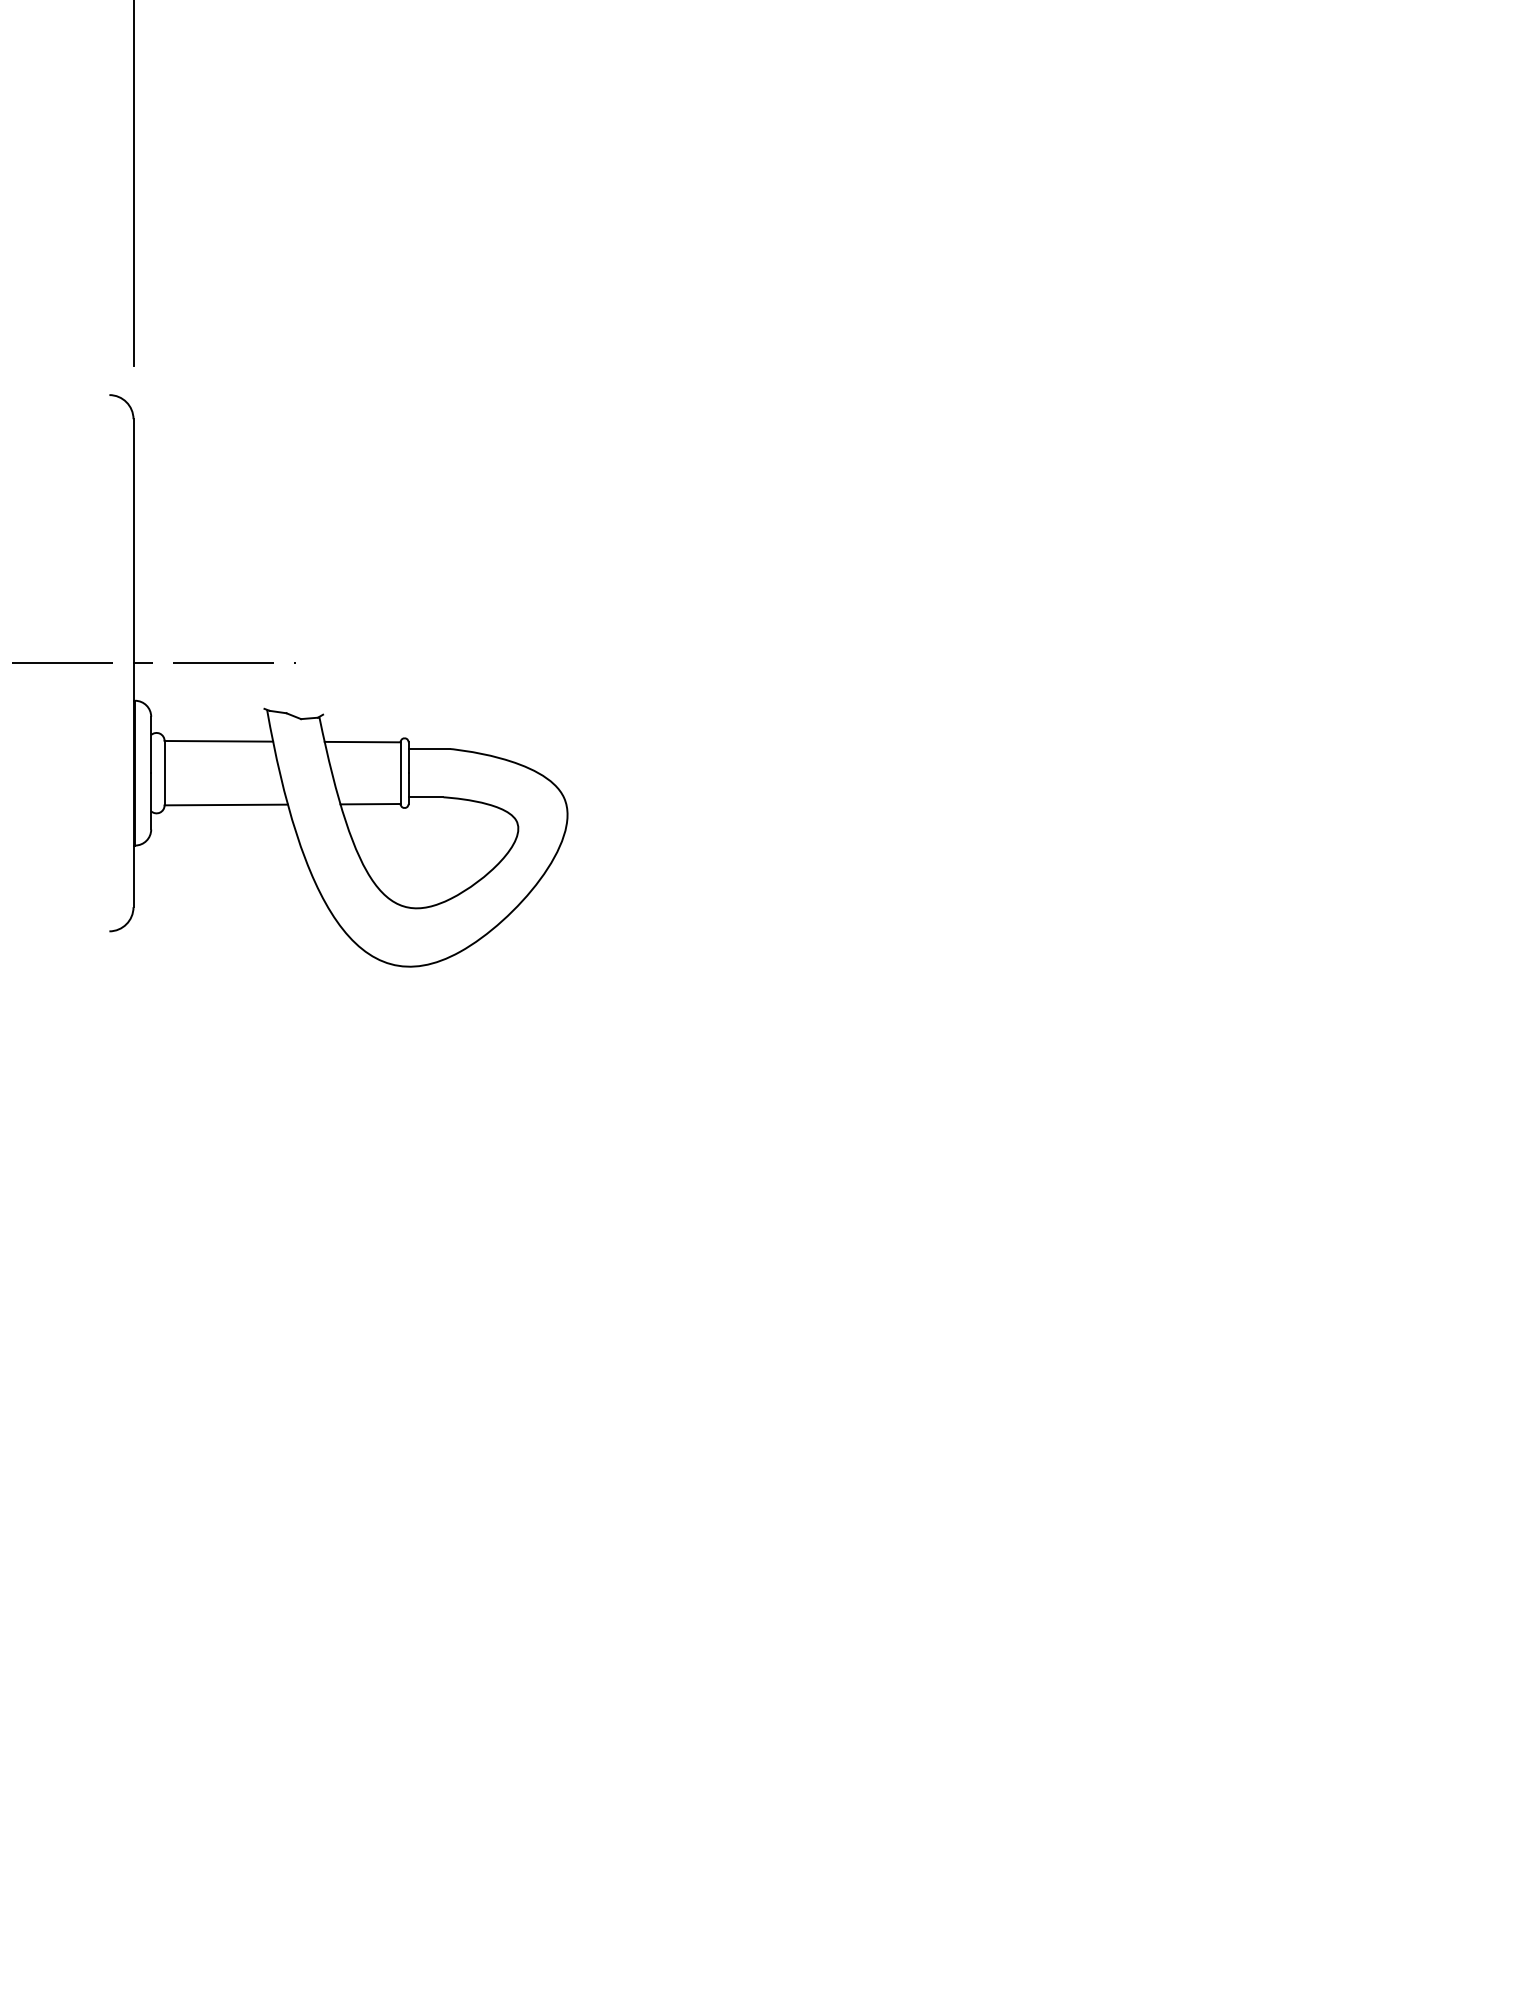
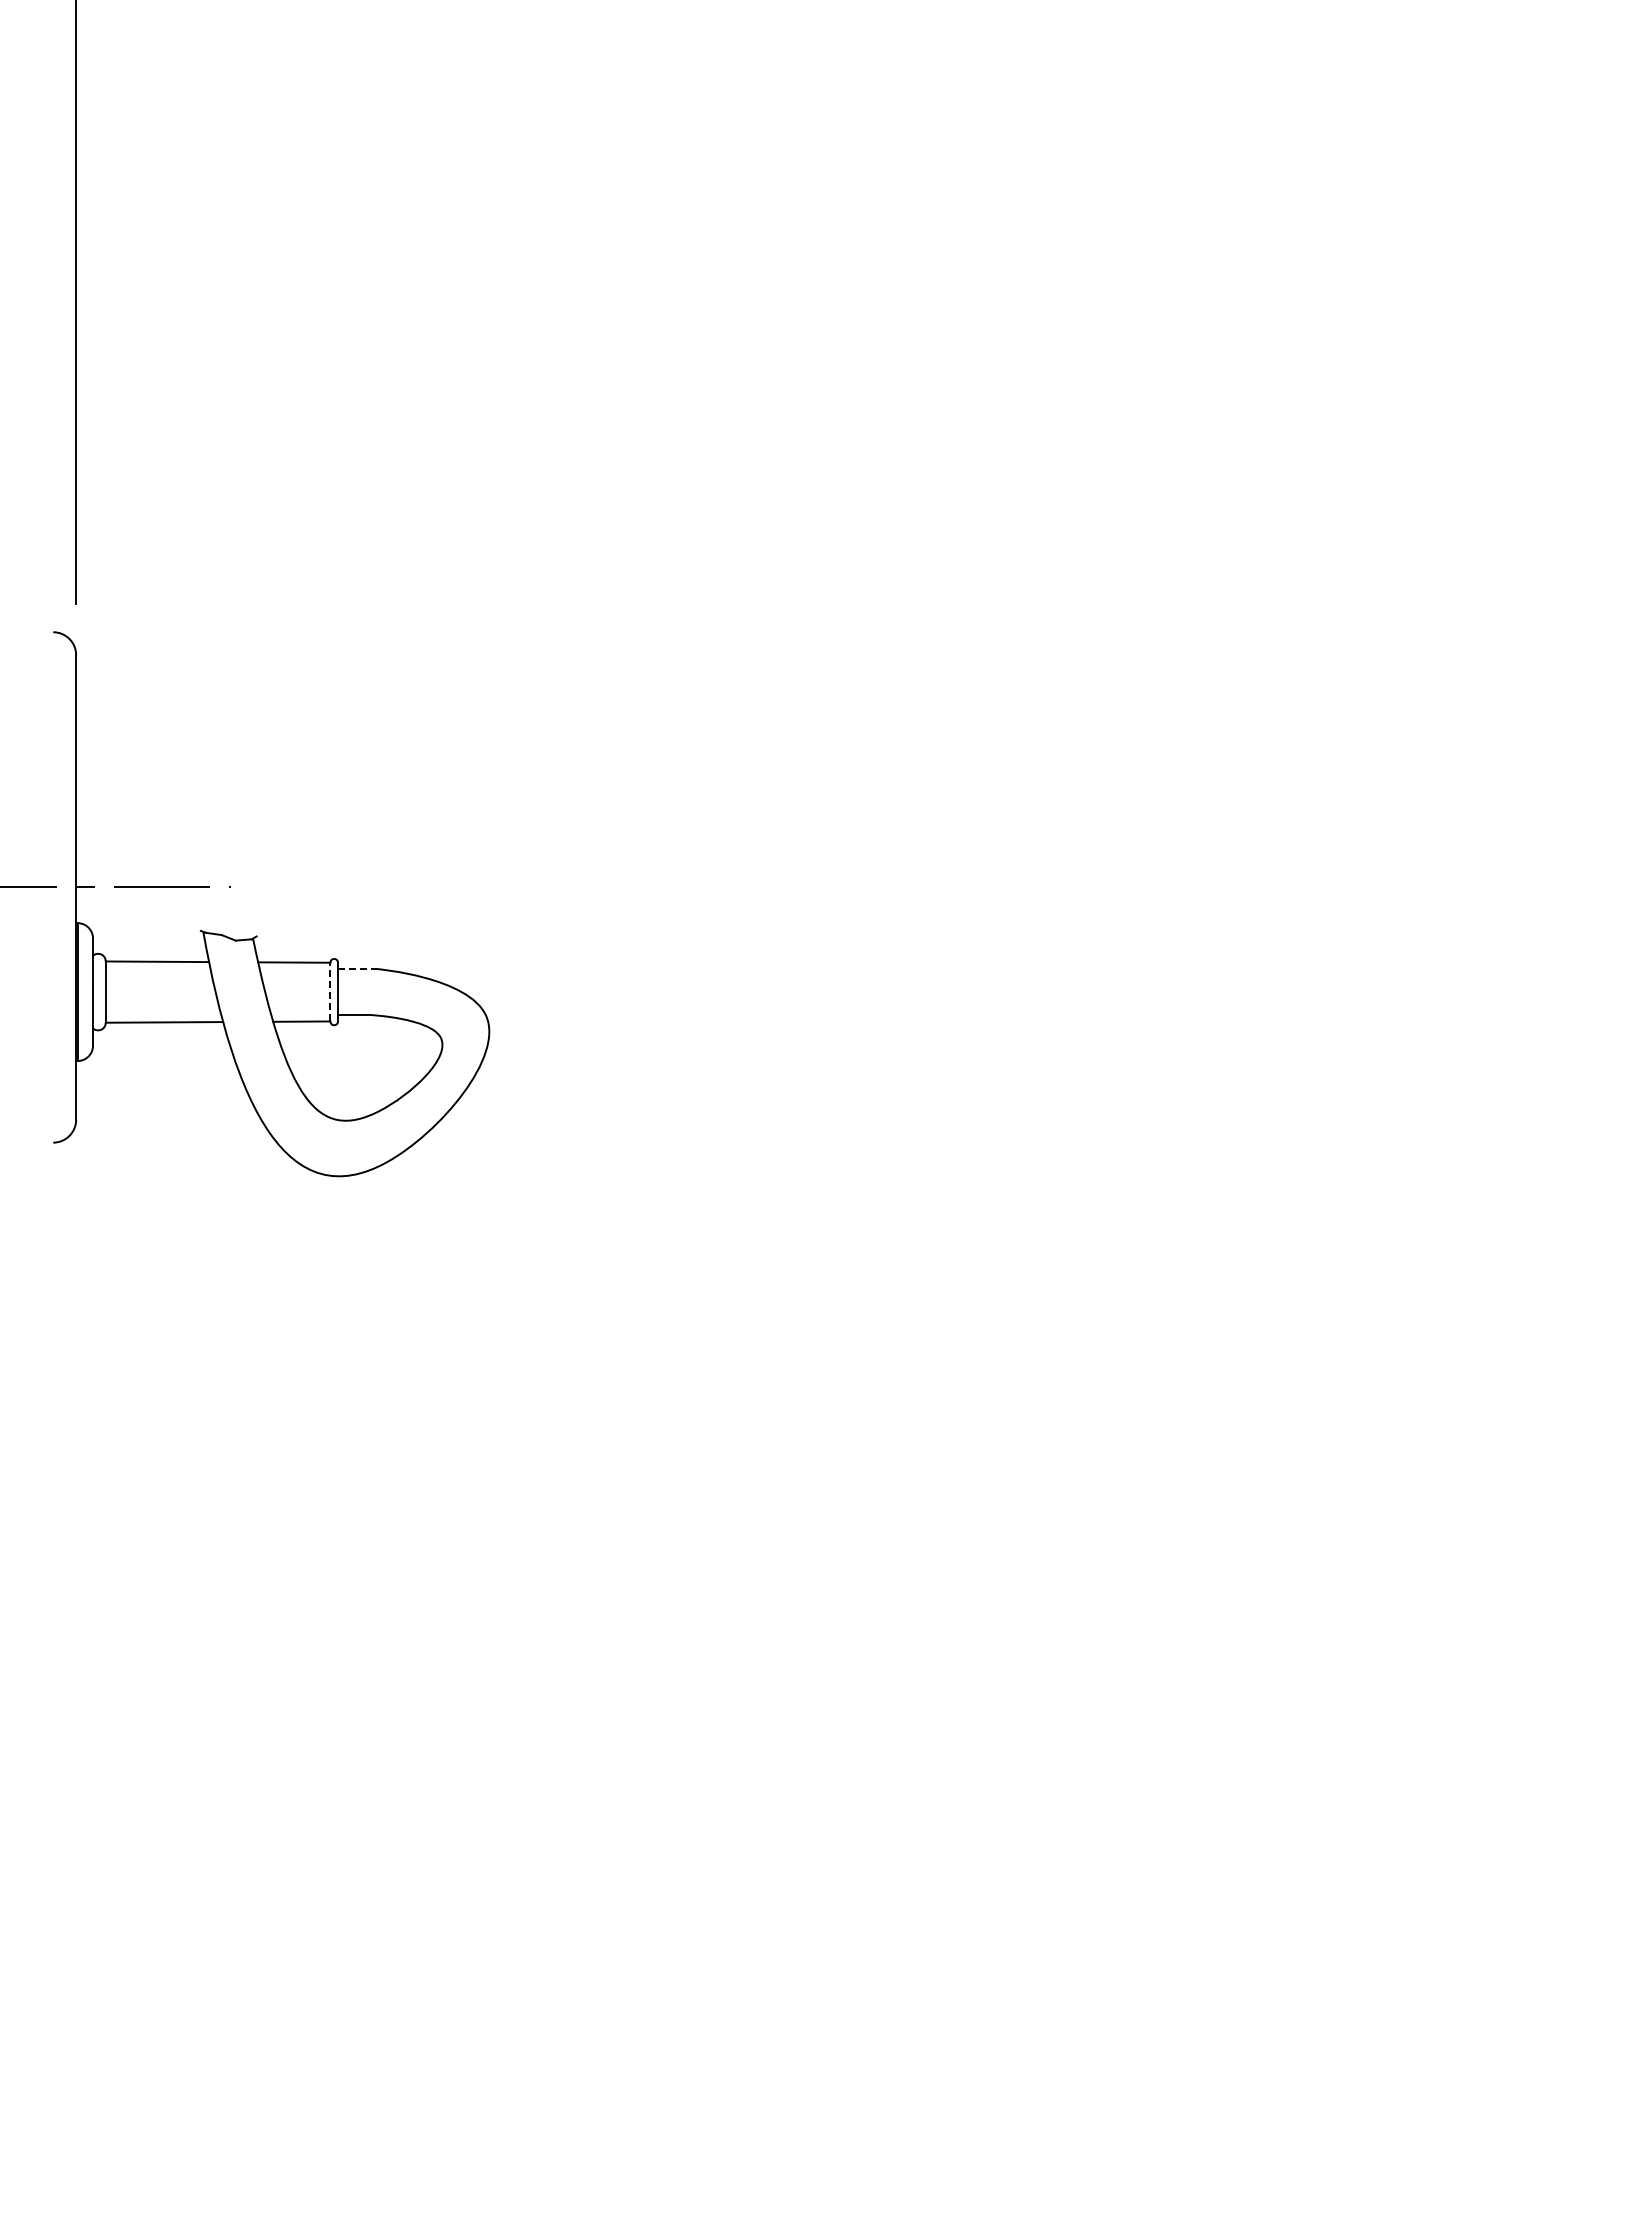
line: (429, 749) -> (357, 969), solid -> dashed
line: (400, 772) -> (330, 991), solid -> dashed

